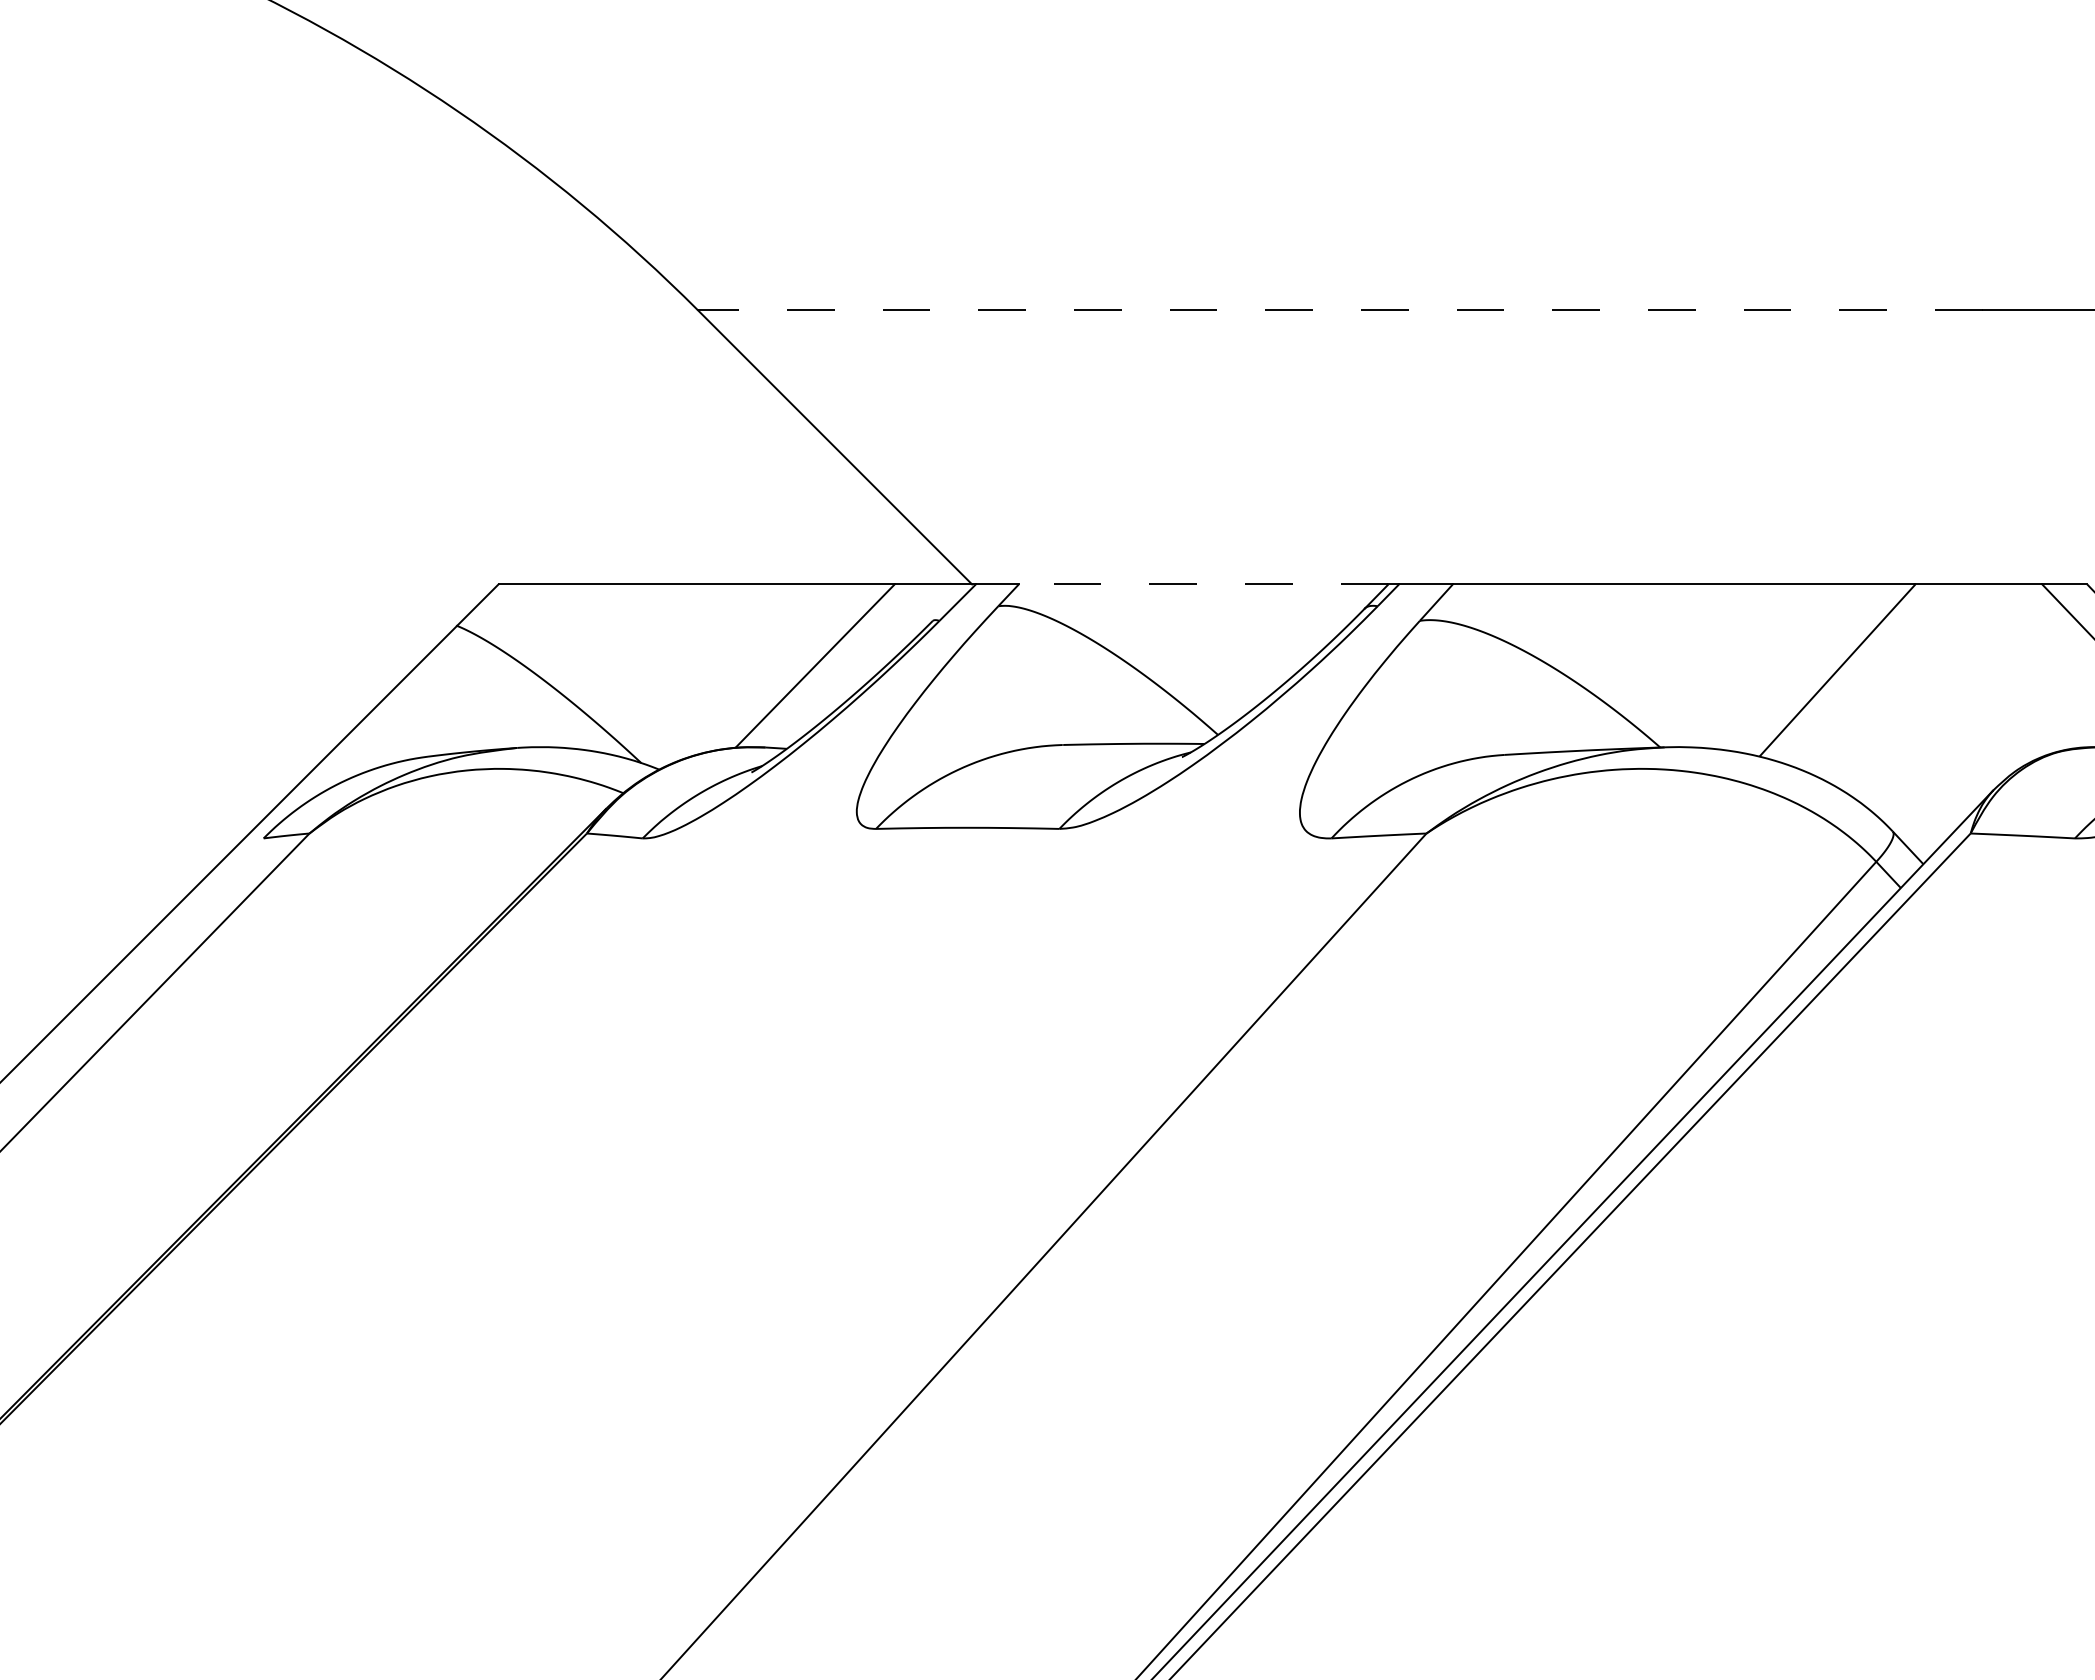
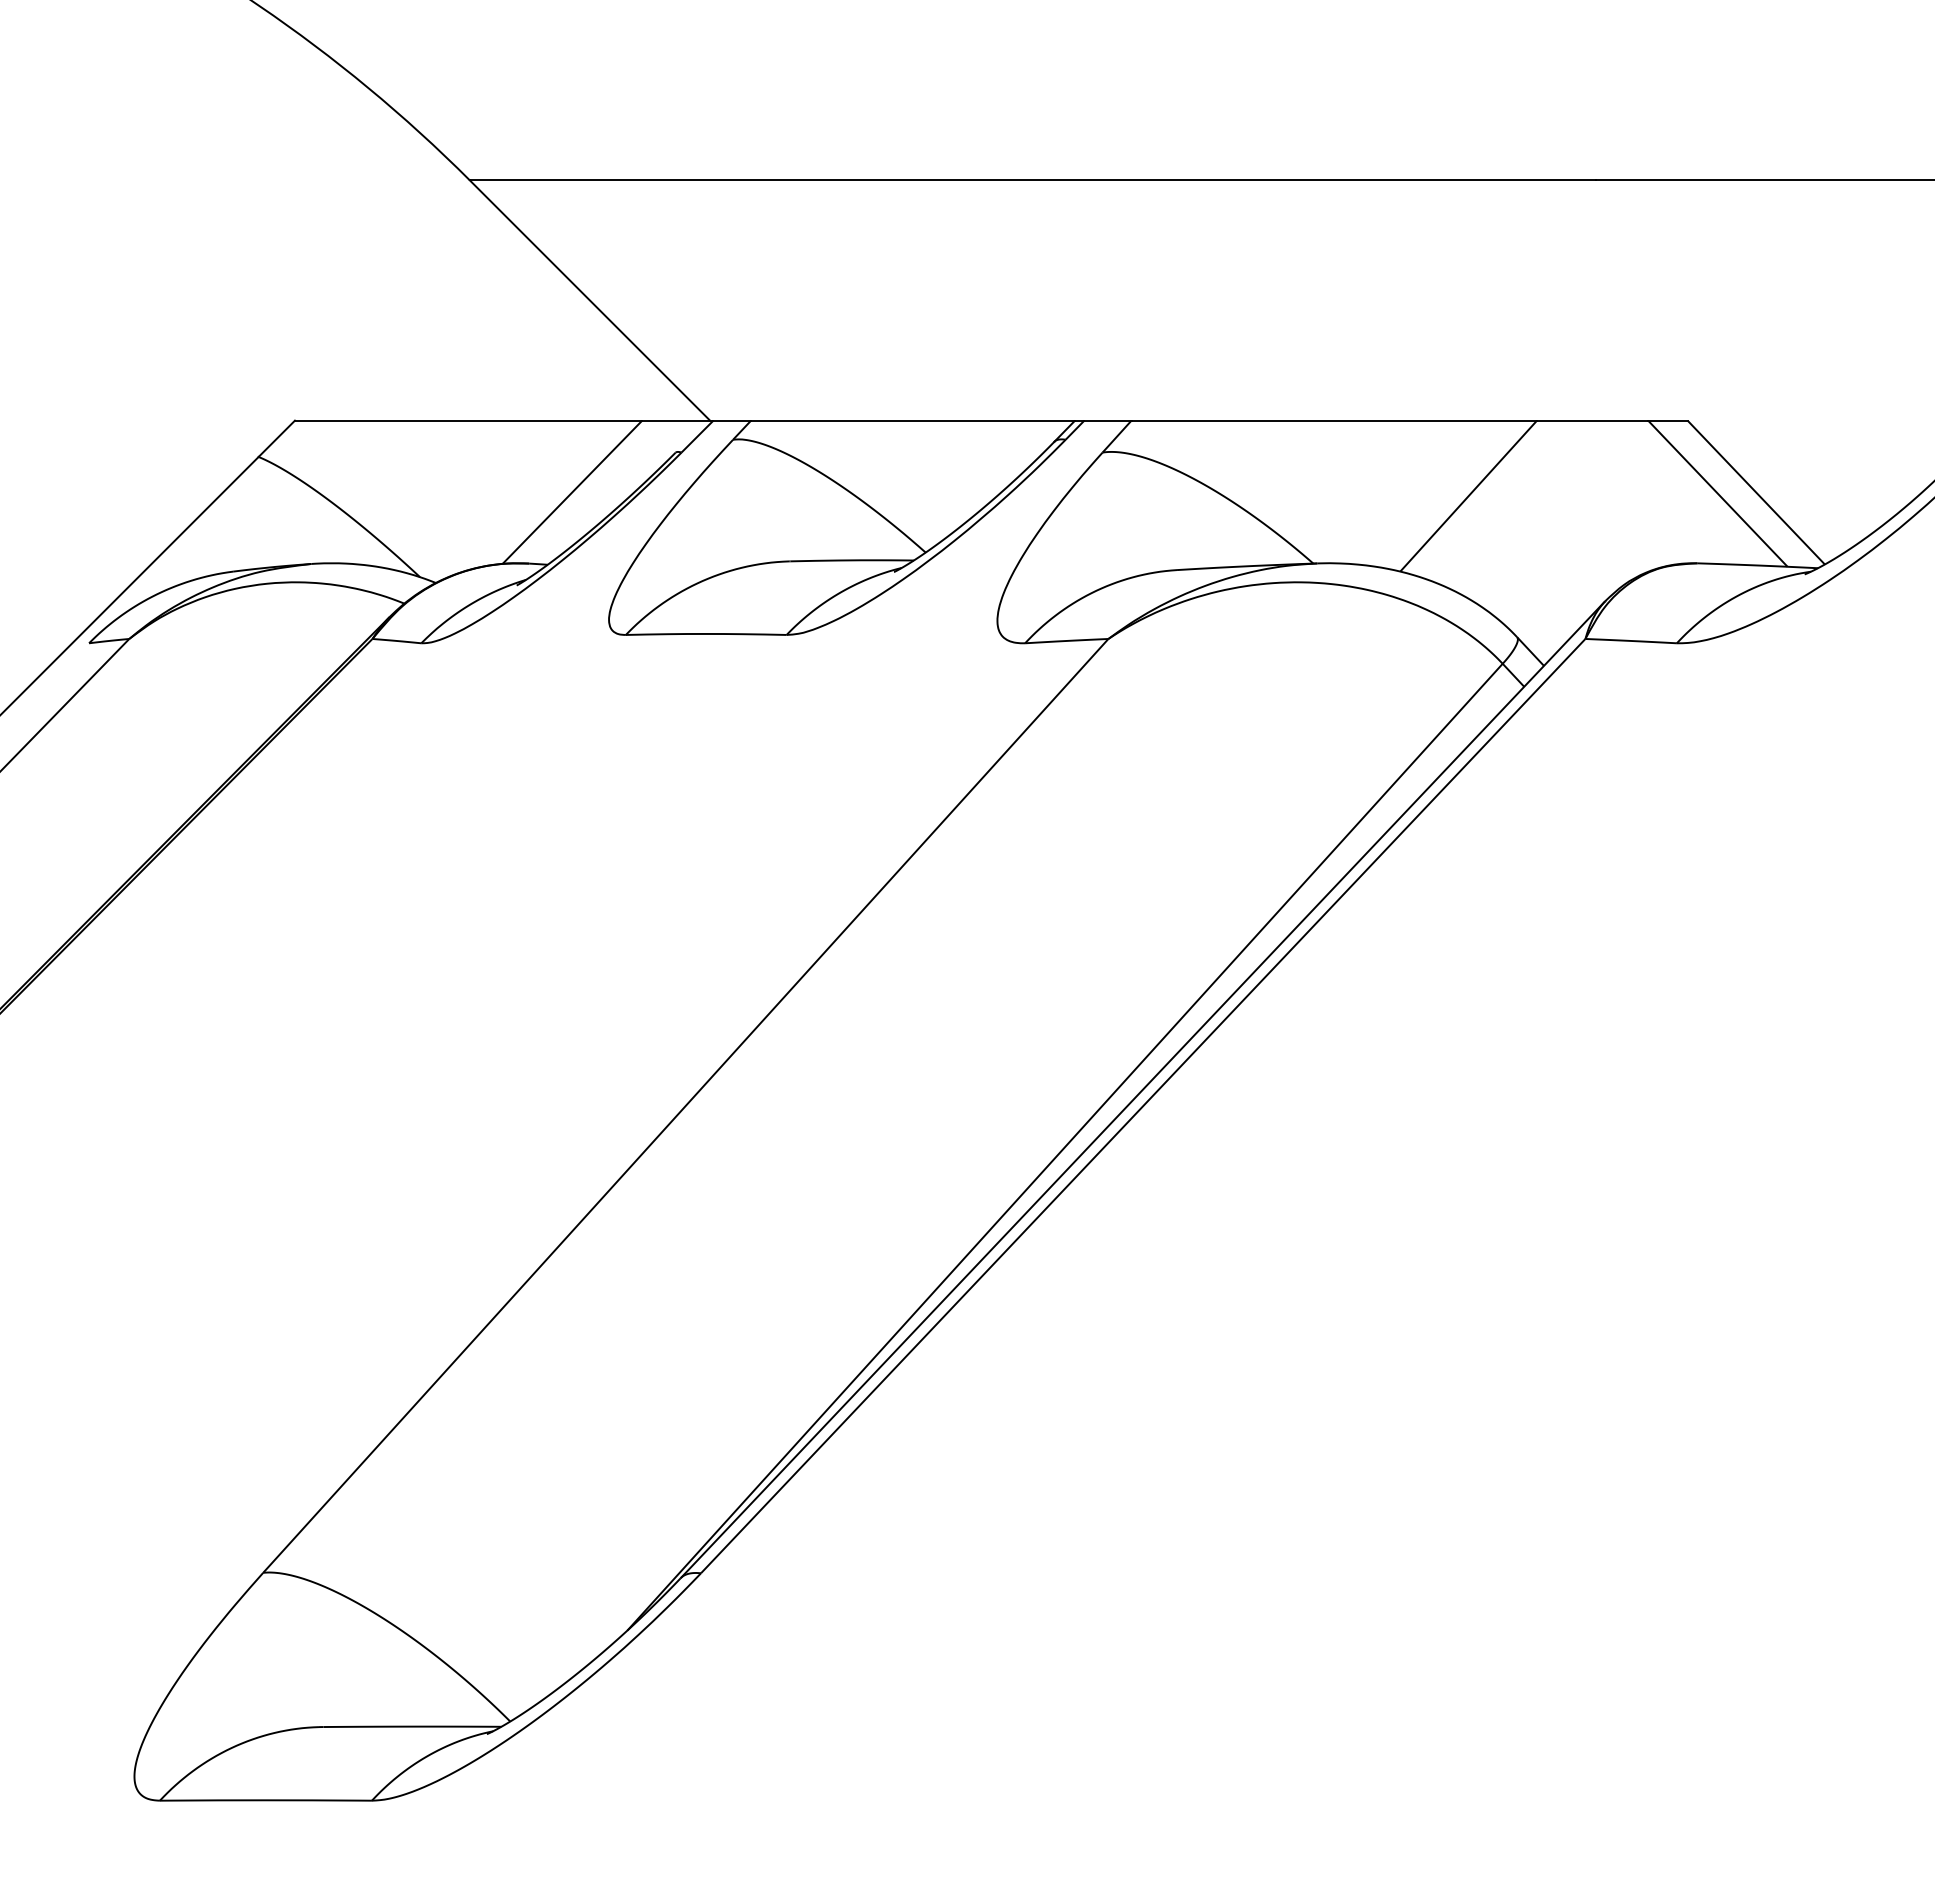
line: (1339, 310) -> (1032, 180), dashed -> solid
line: (1204, 584) -> (913, 420), dashed -> solid

